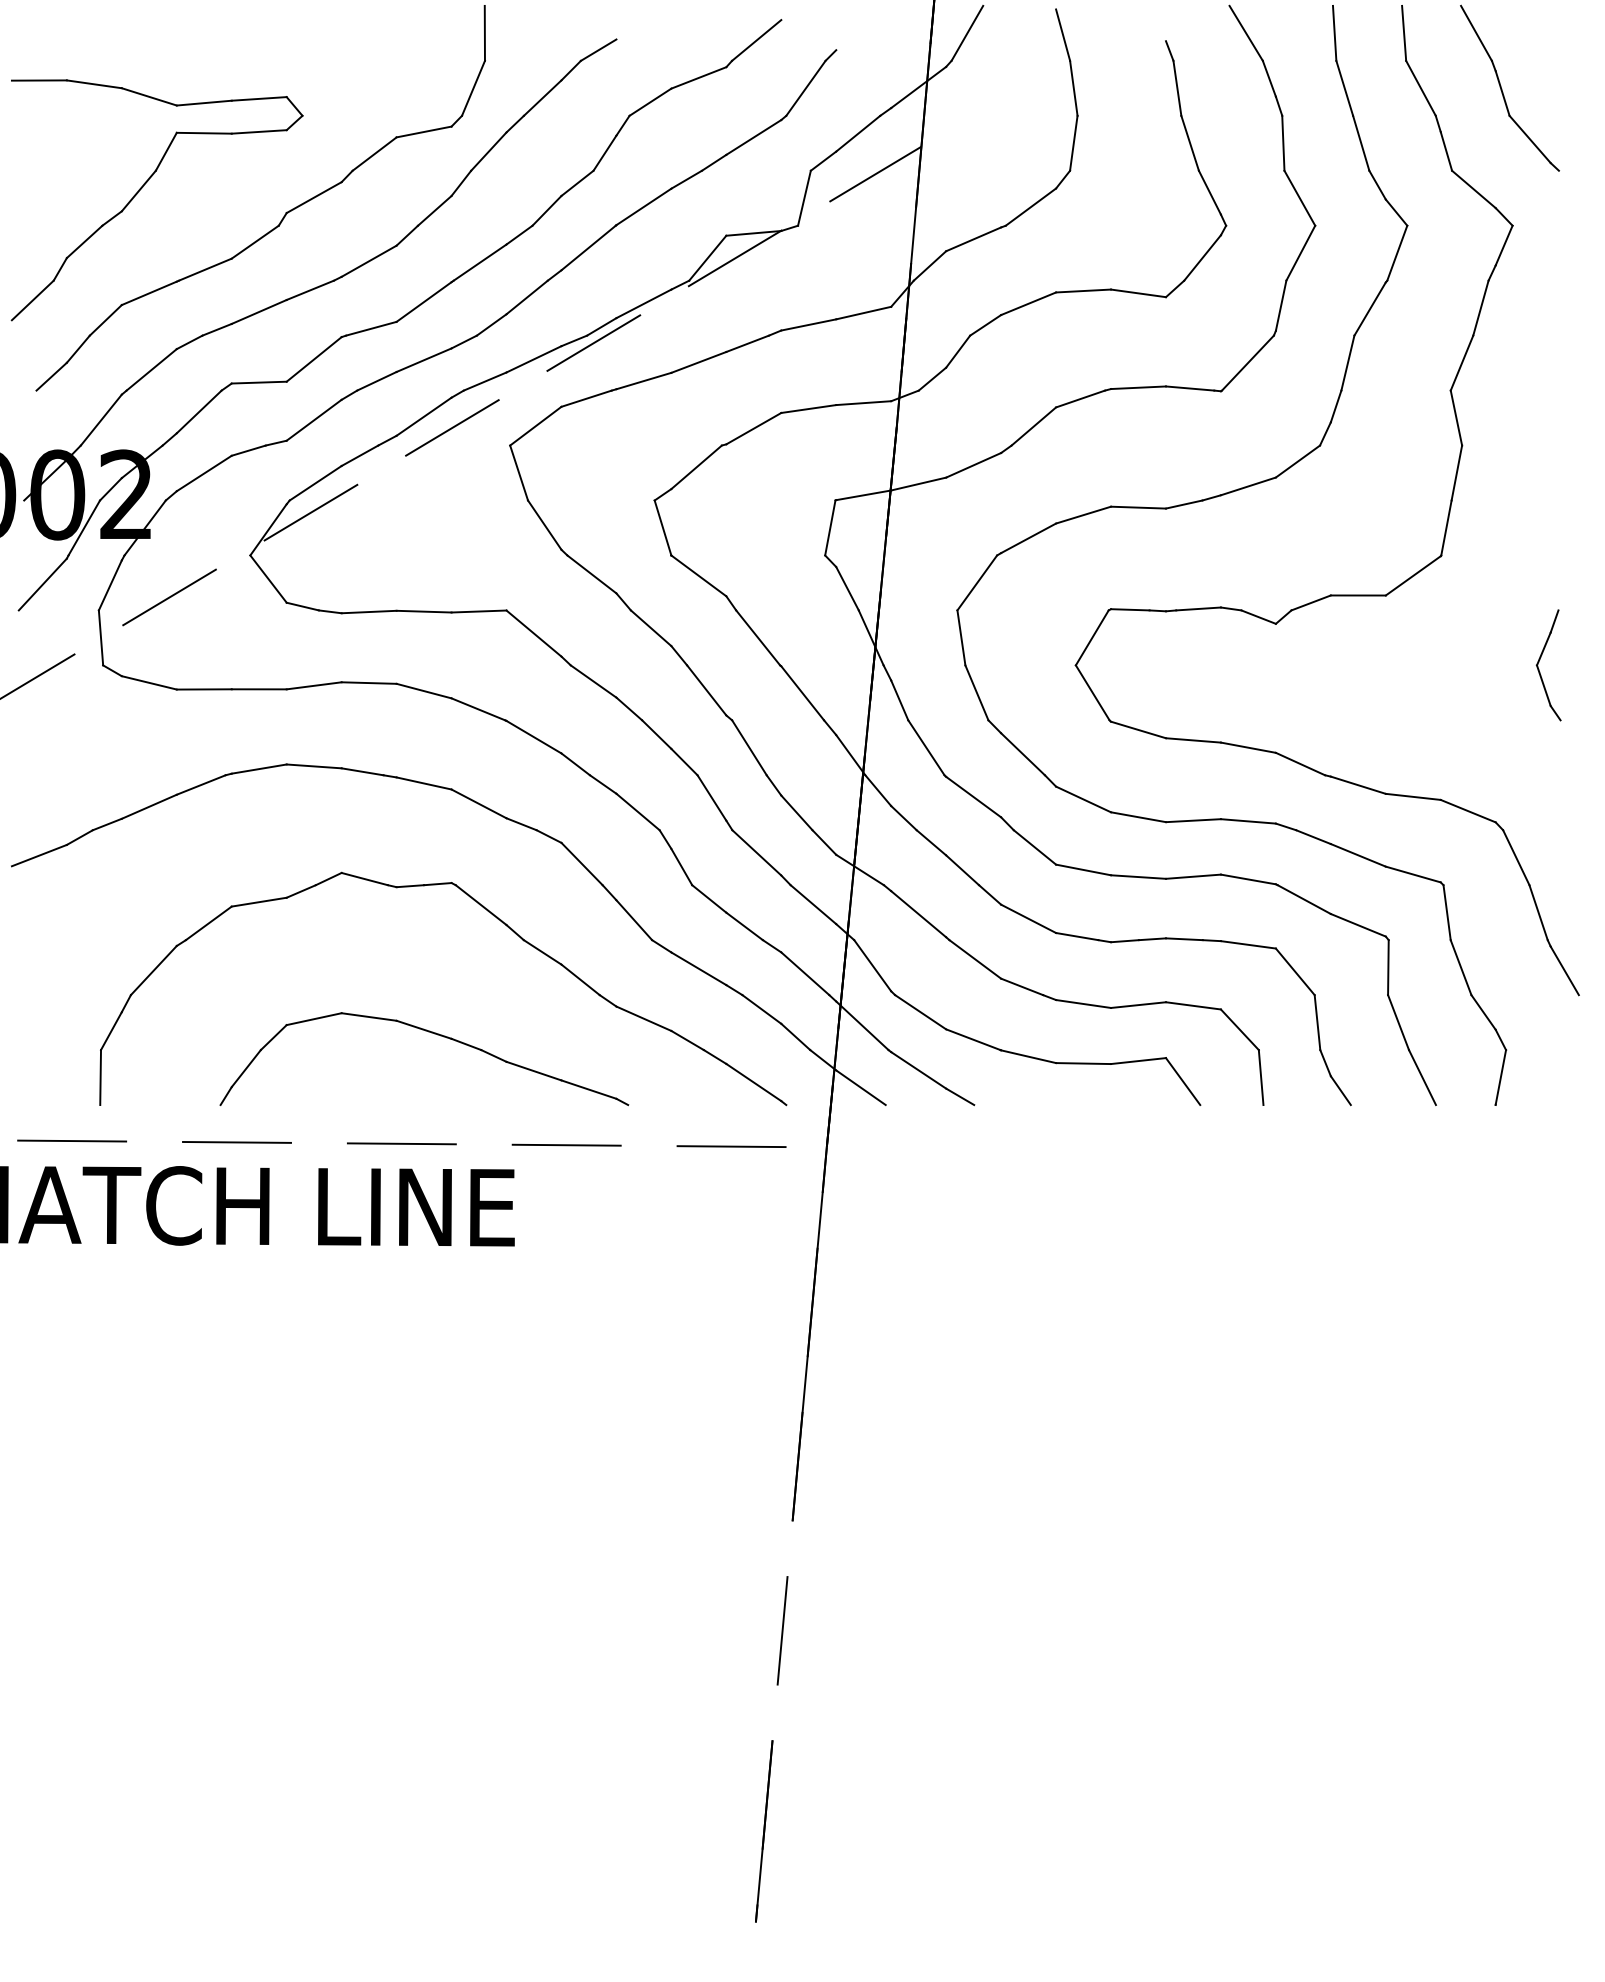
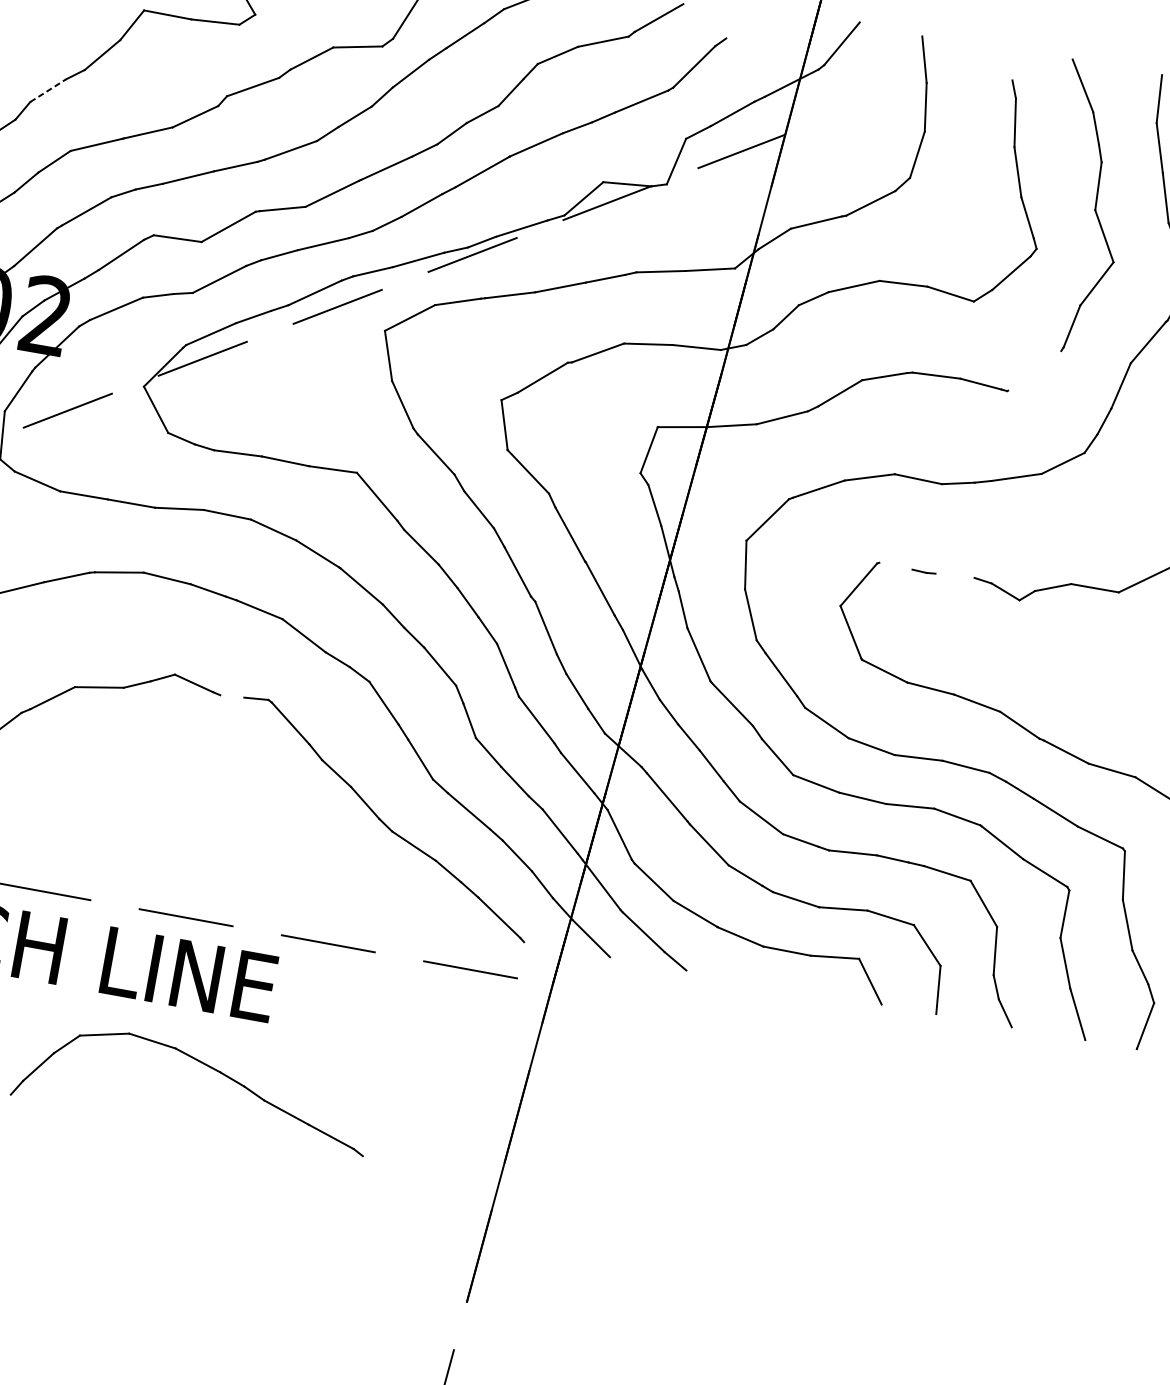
line: (85, 241) -> (48, 90), solid -> dashed
line: (1247, 362) -> (1034, 370), removed
line: (1198, 608) -> (955, 575), removed
line: (1130, 609) -> (896, 565), removed
line: (410, 886) -> (232, 696), removed
part: (431, 1033) -> (203, 1064), moved

